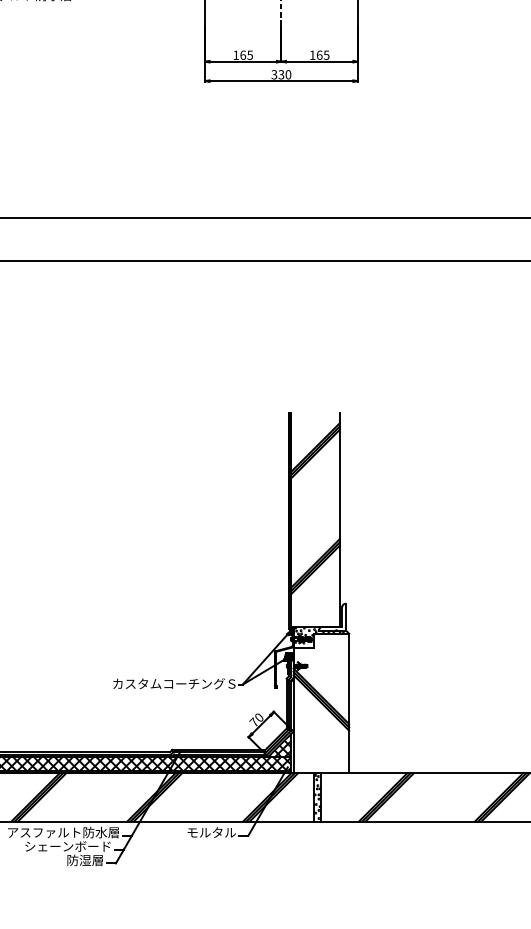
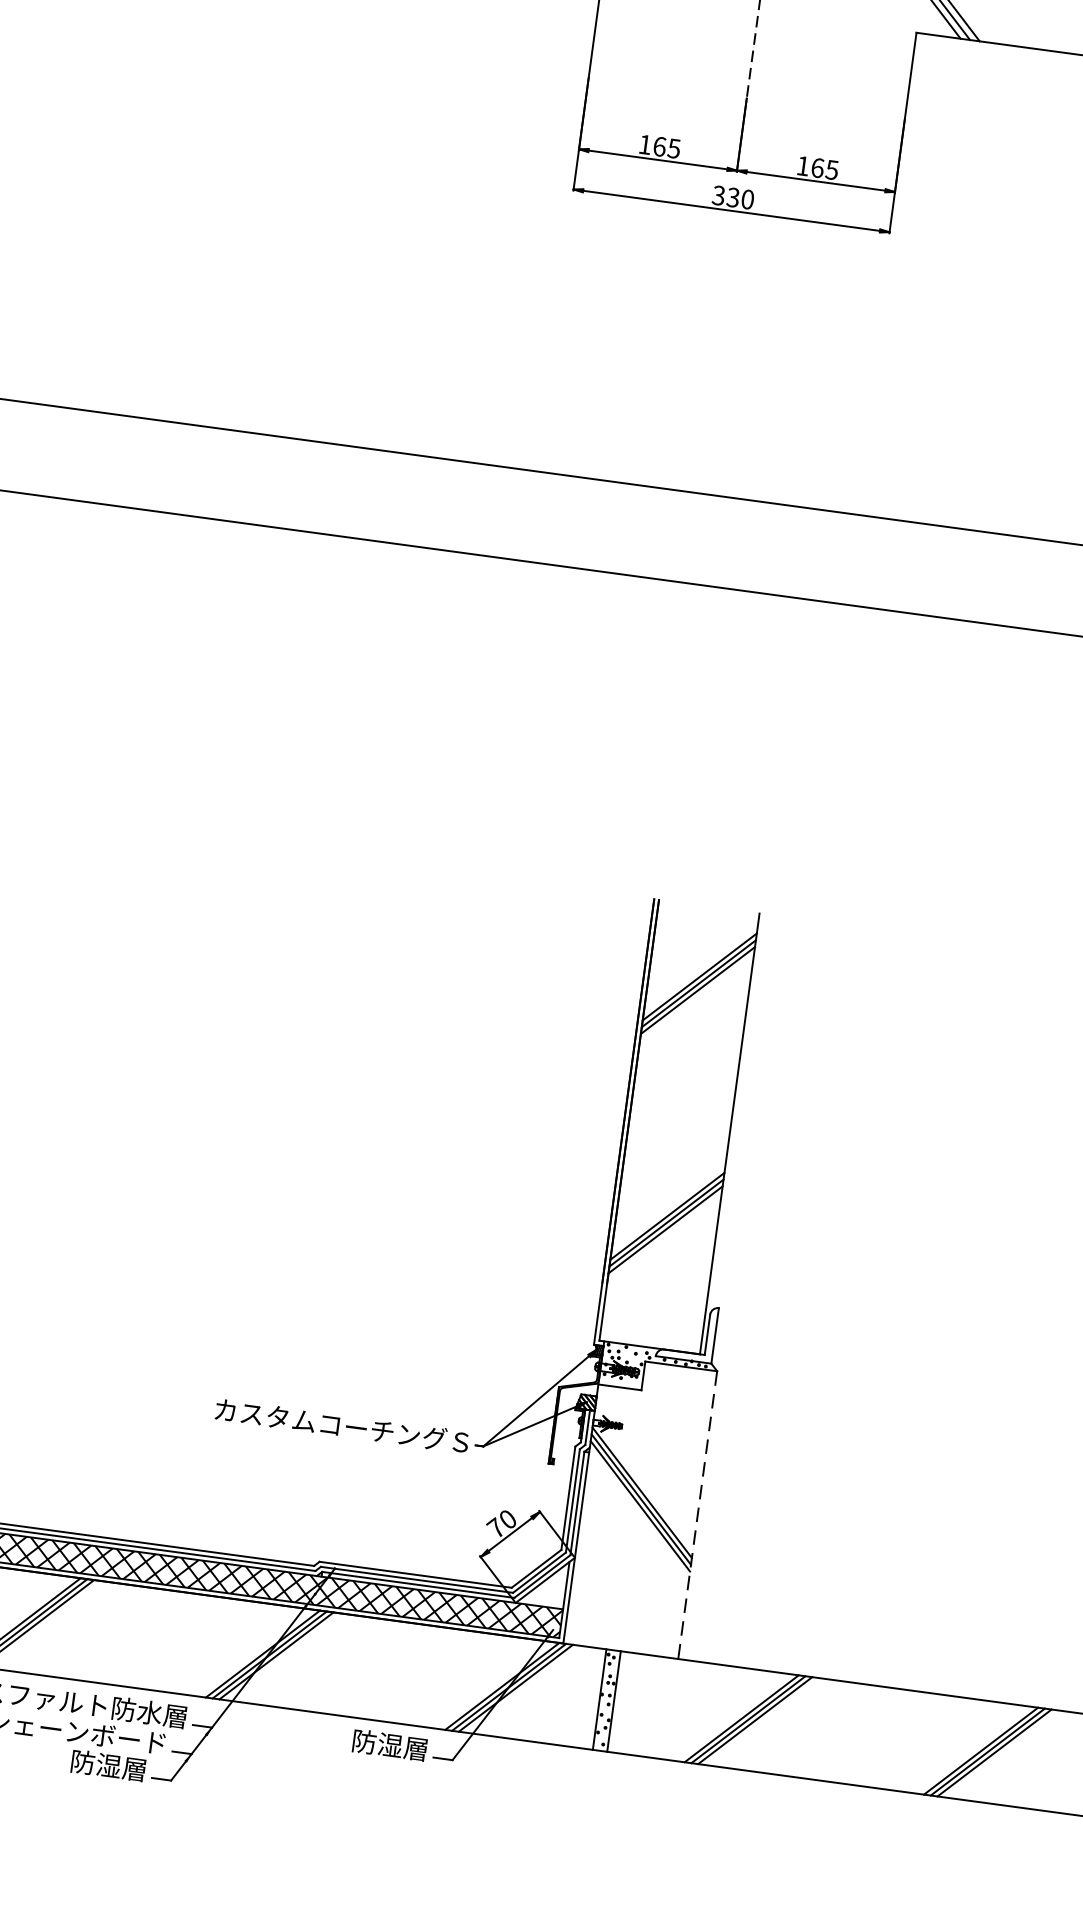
line: (349, 703) -> (698, 1515), solid -> dashed
hatch: (280, 745) -> (544, 1582), removed
text: (211, 832) -> (377, 1743), モルタル -> 防湿層

